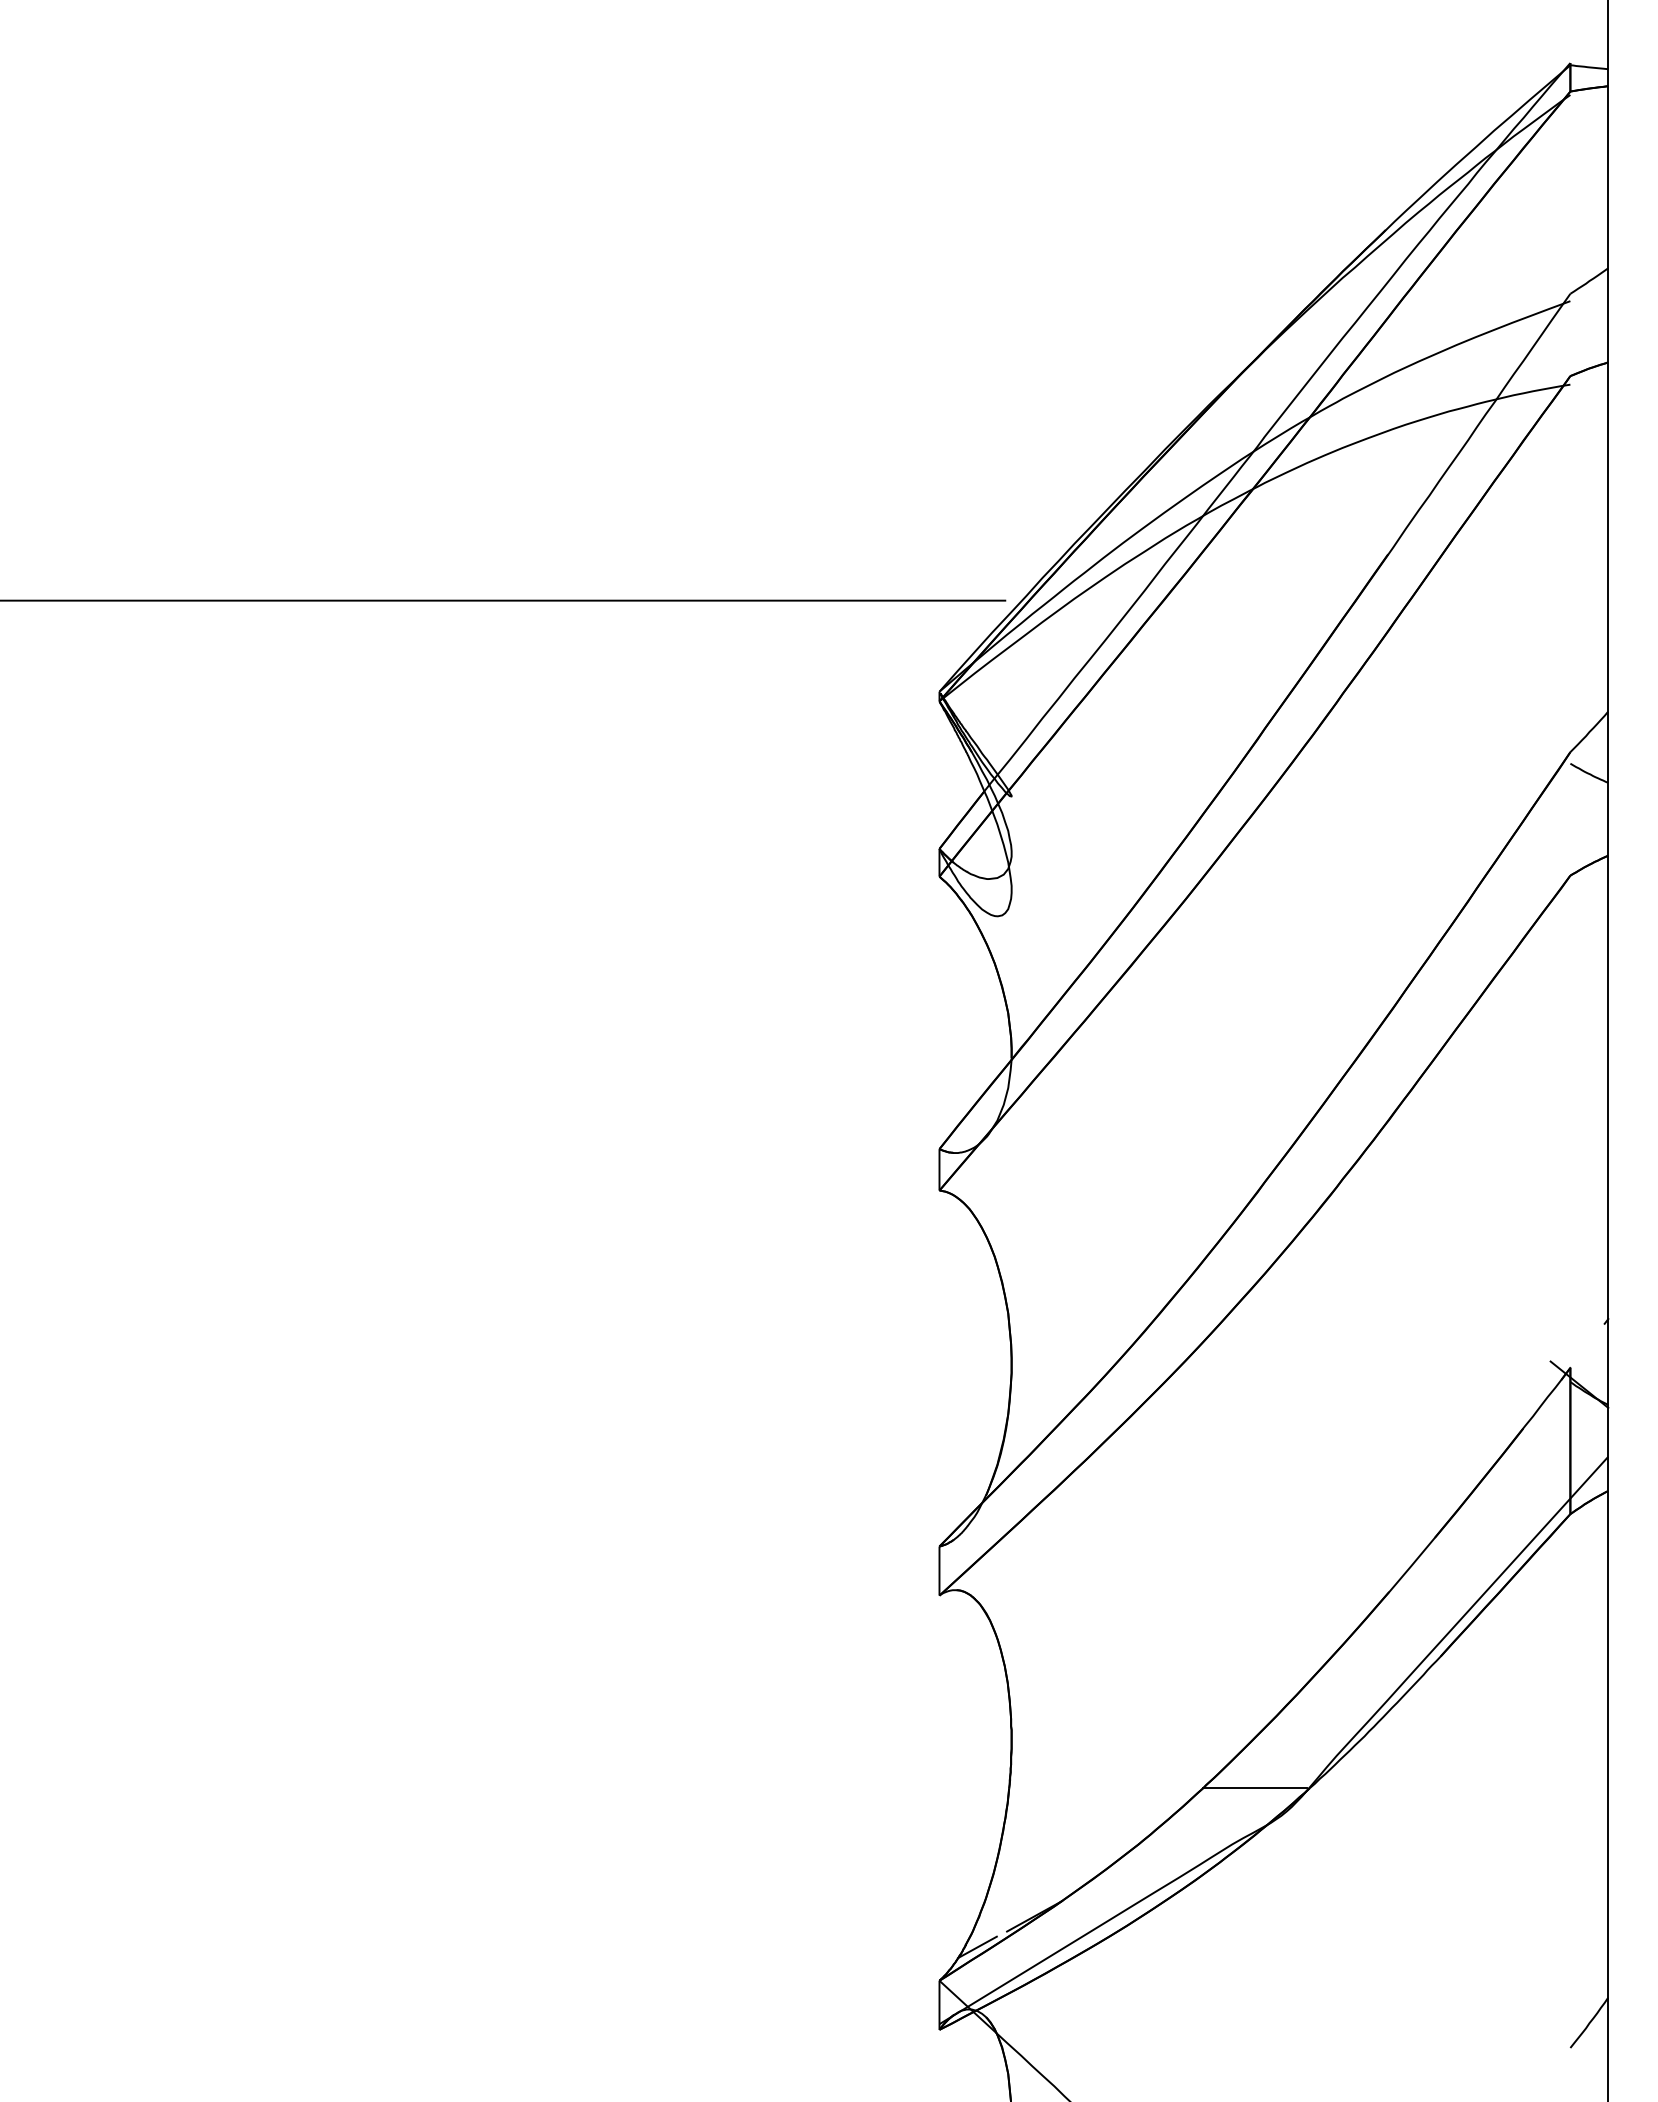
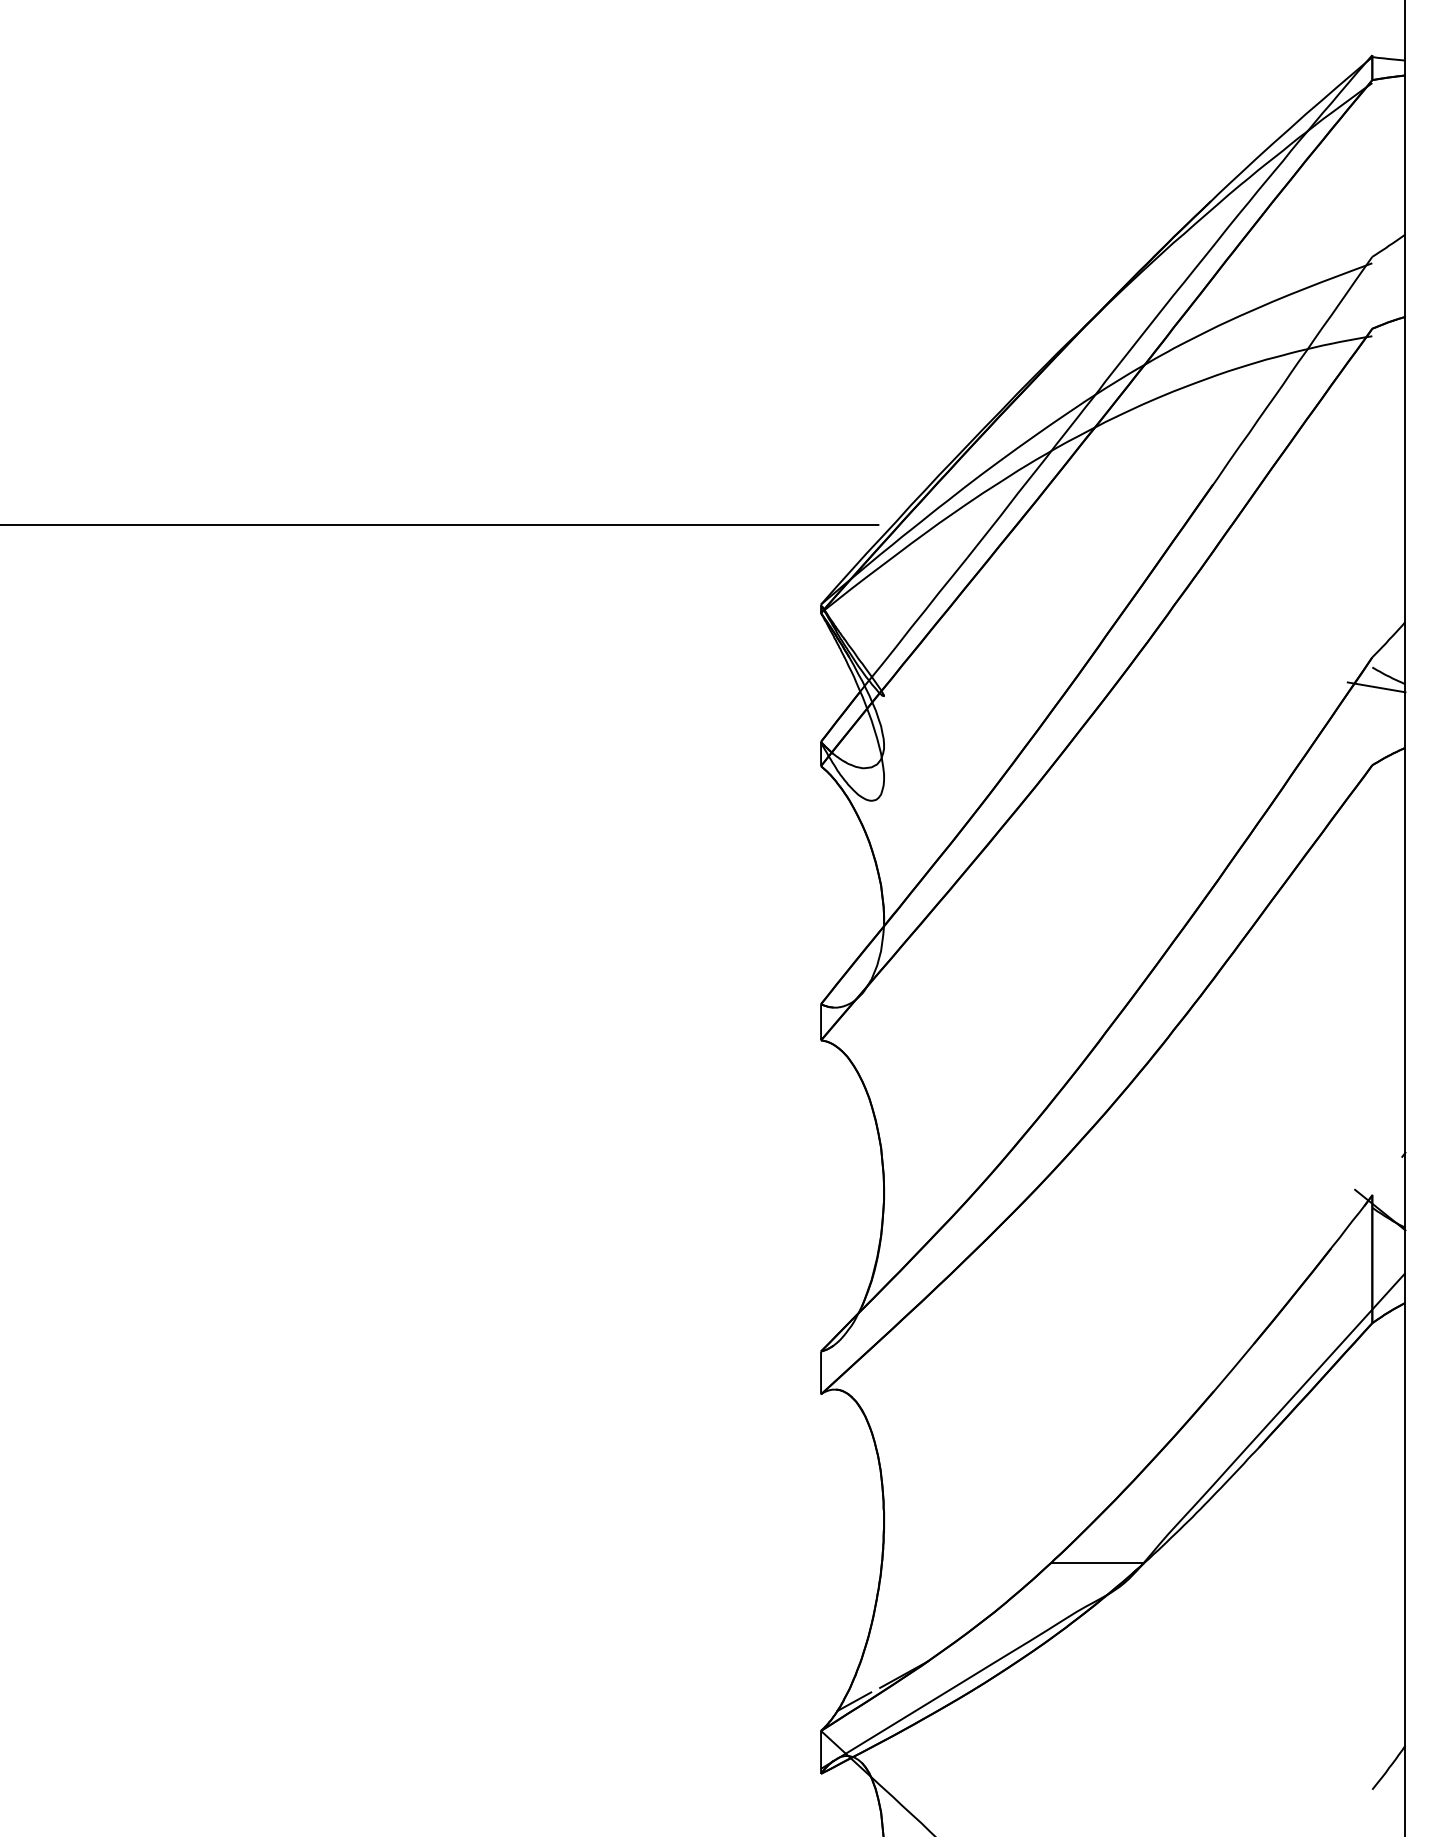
line: (1575, 786) -> (1376, 687), added

